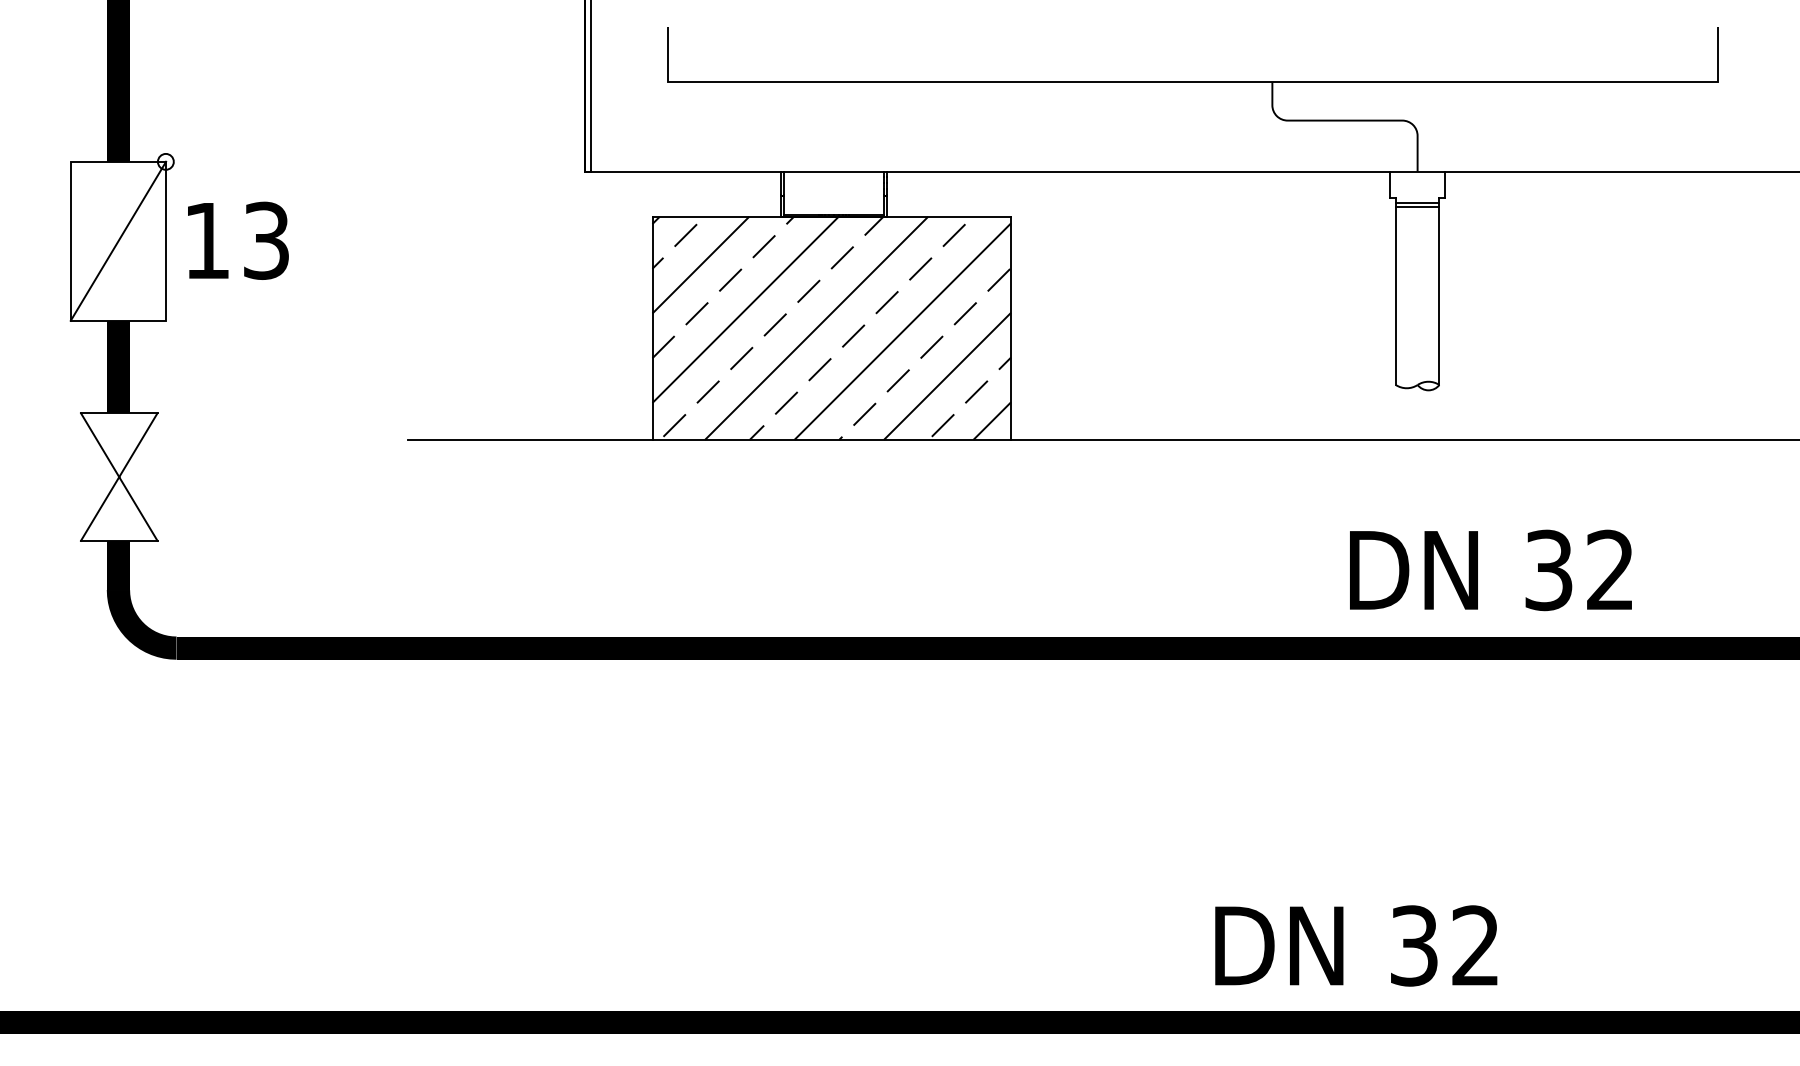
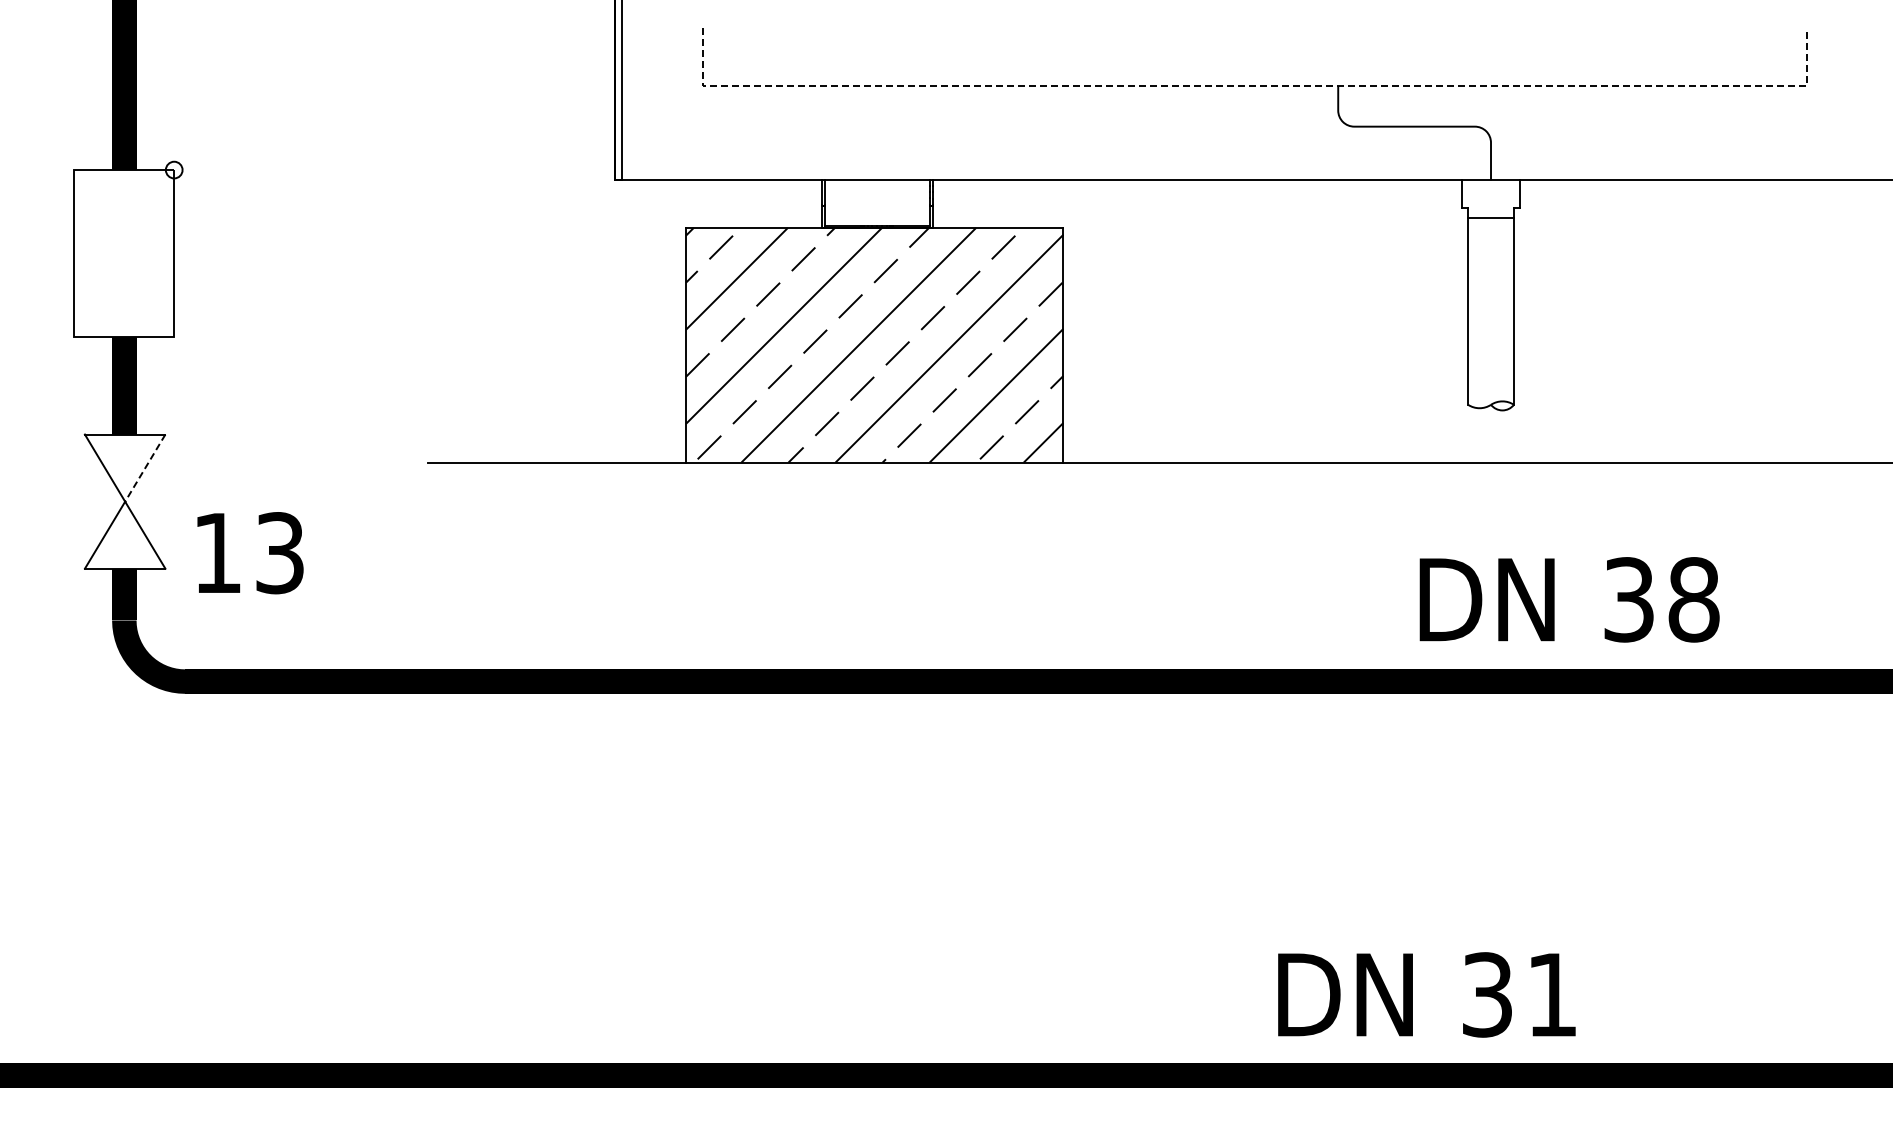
line: (1193, 82) -> (1255, 86), solid -> dashed
line: (1417, 202) -> (1490, 212), removed
line: (118, 241) -> (124, 253), removed
text: (238, 241) -> (250, 553), moved
line: (138, 445) -> (145, 468), solid -> dashed
text: (1610, 570) -> (1693, 599), 32 -> 38
text: (1475, 945) -> (1551, 994), 32 -> 31

